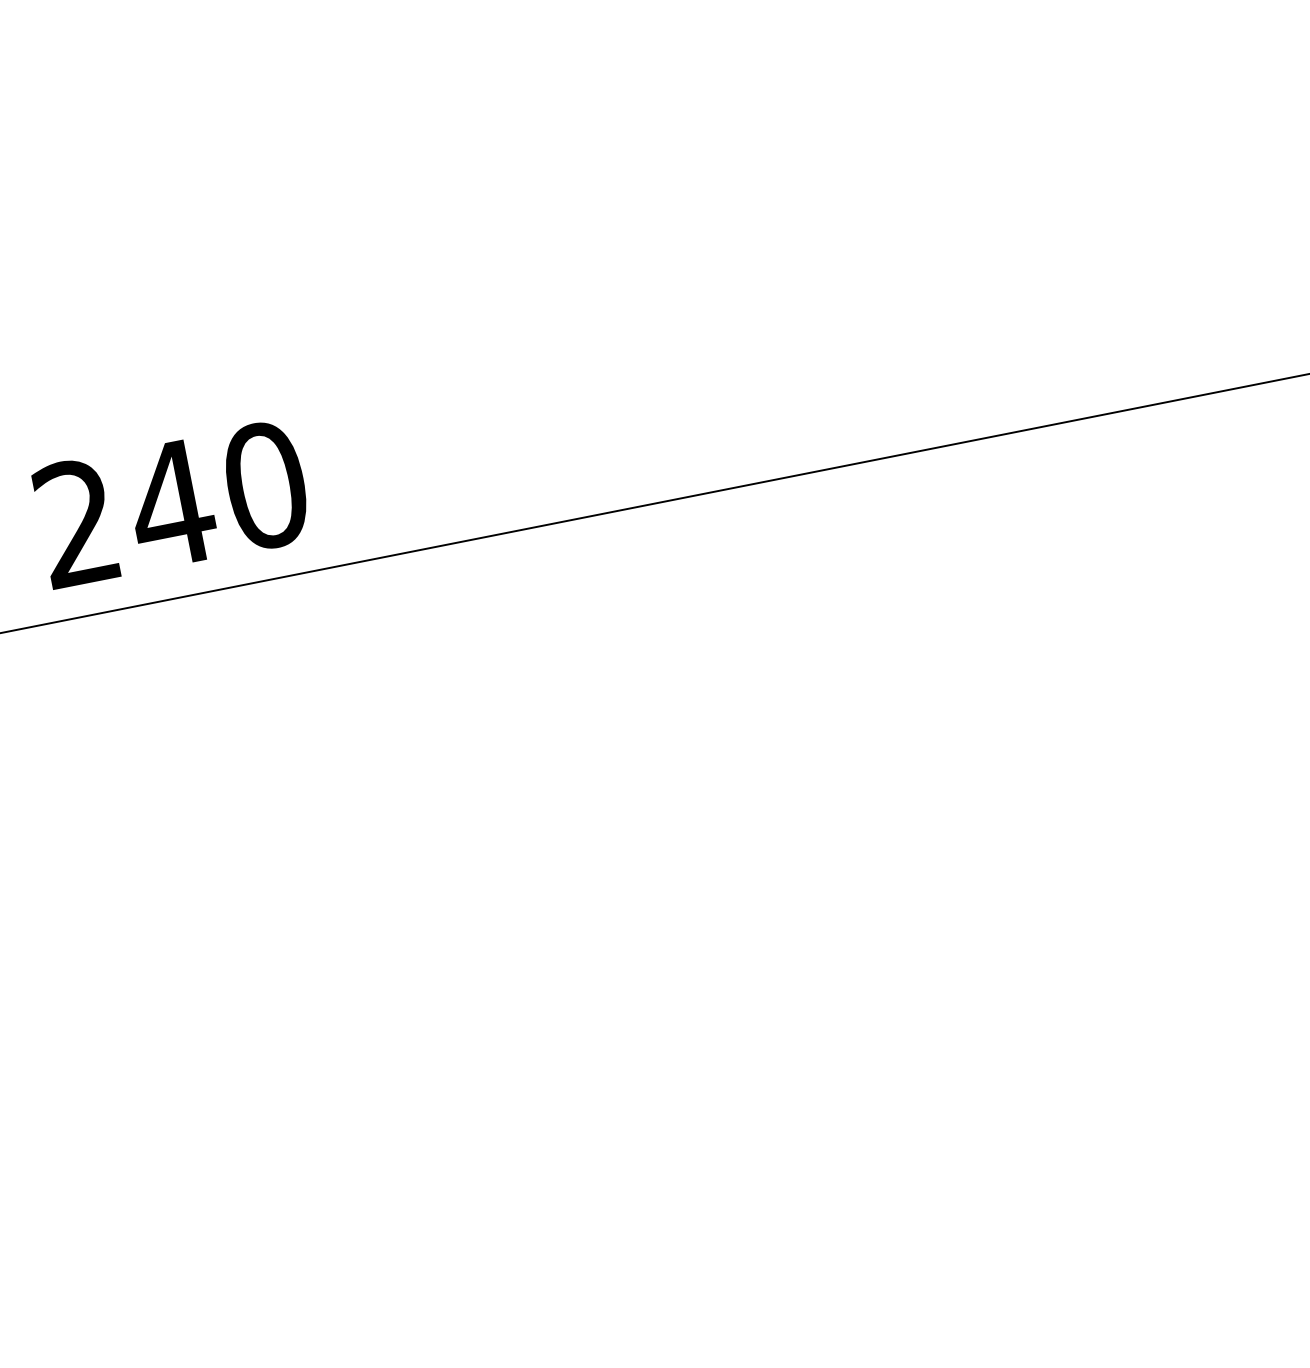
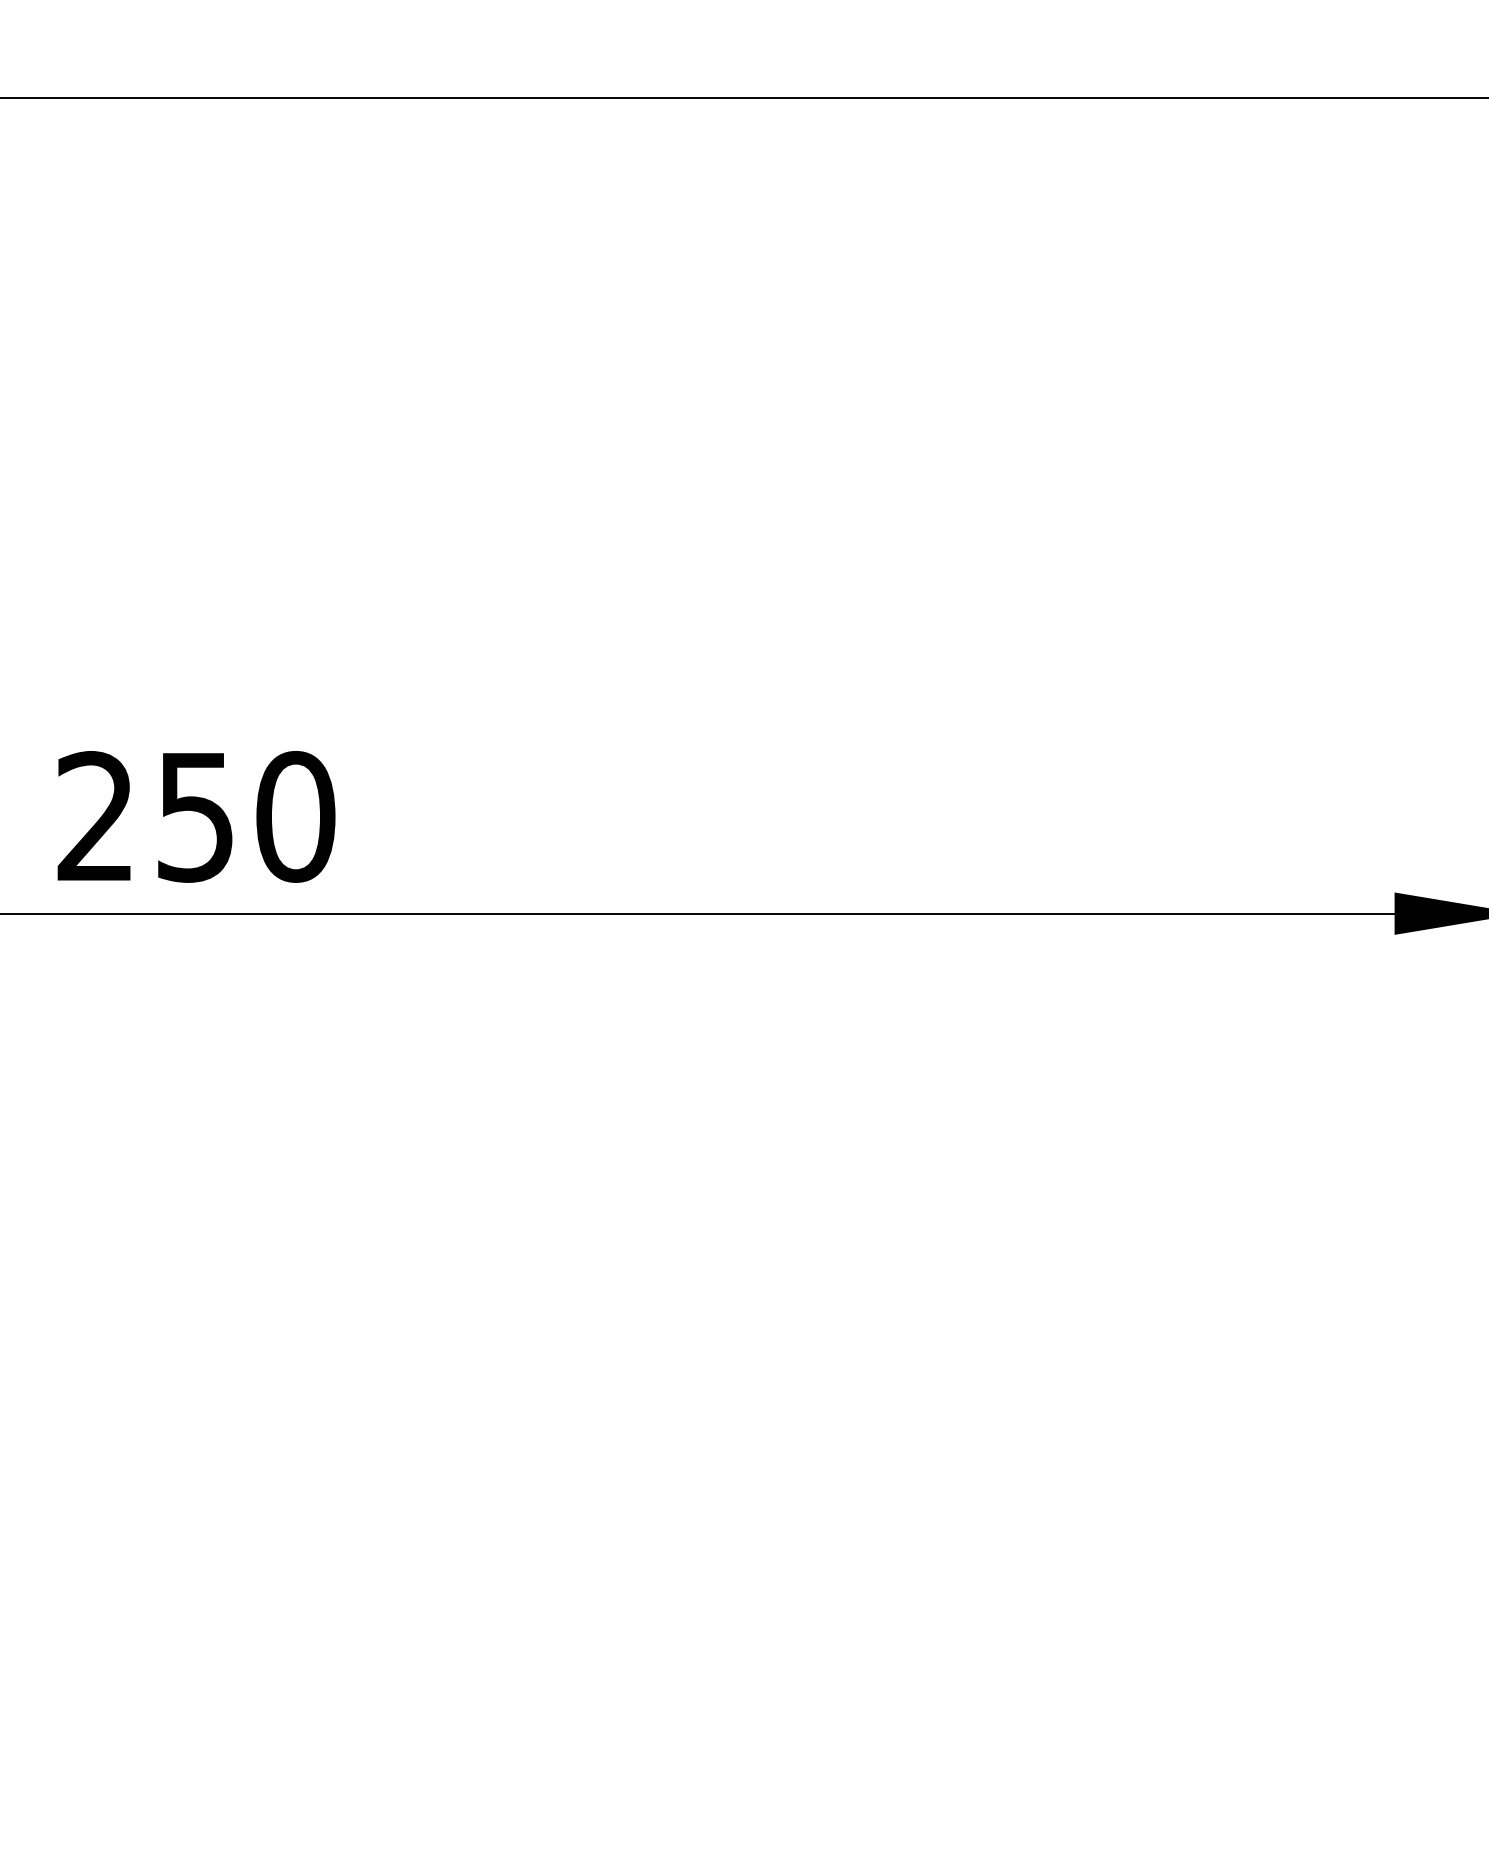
text: (171, 504) -> (195, 817), 240 -> 250

